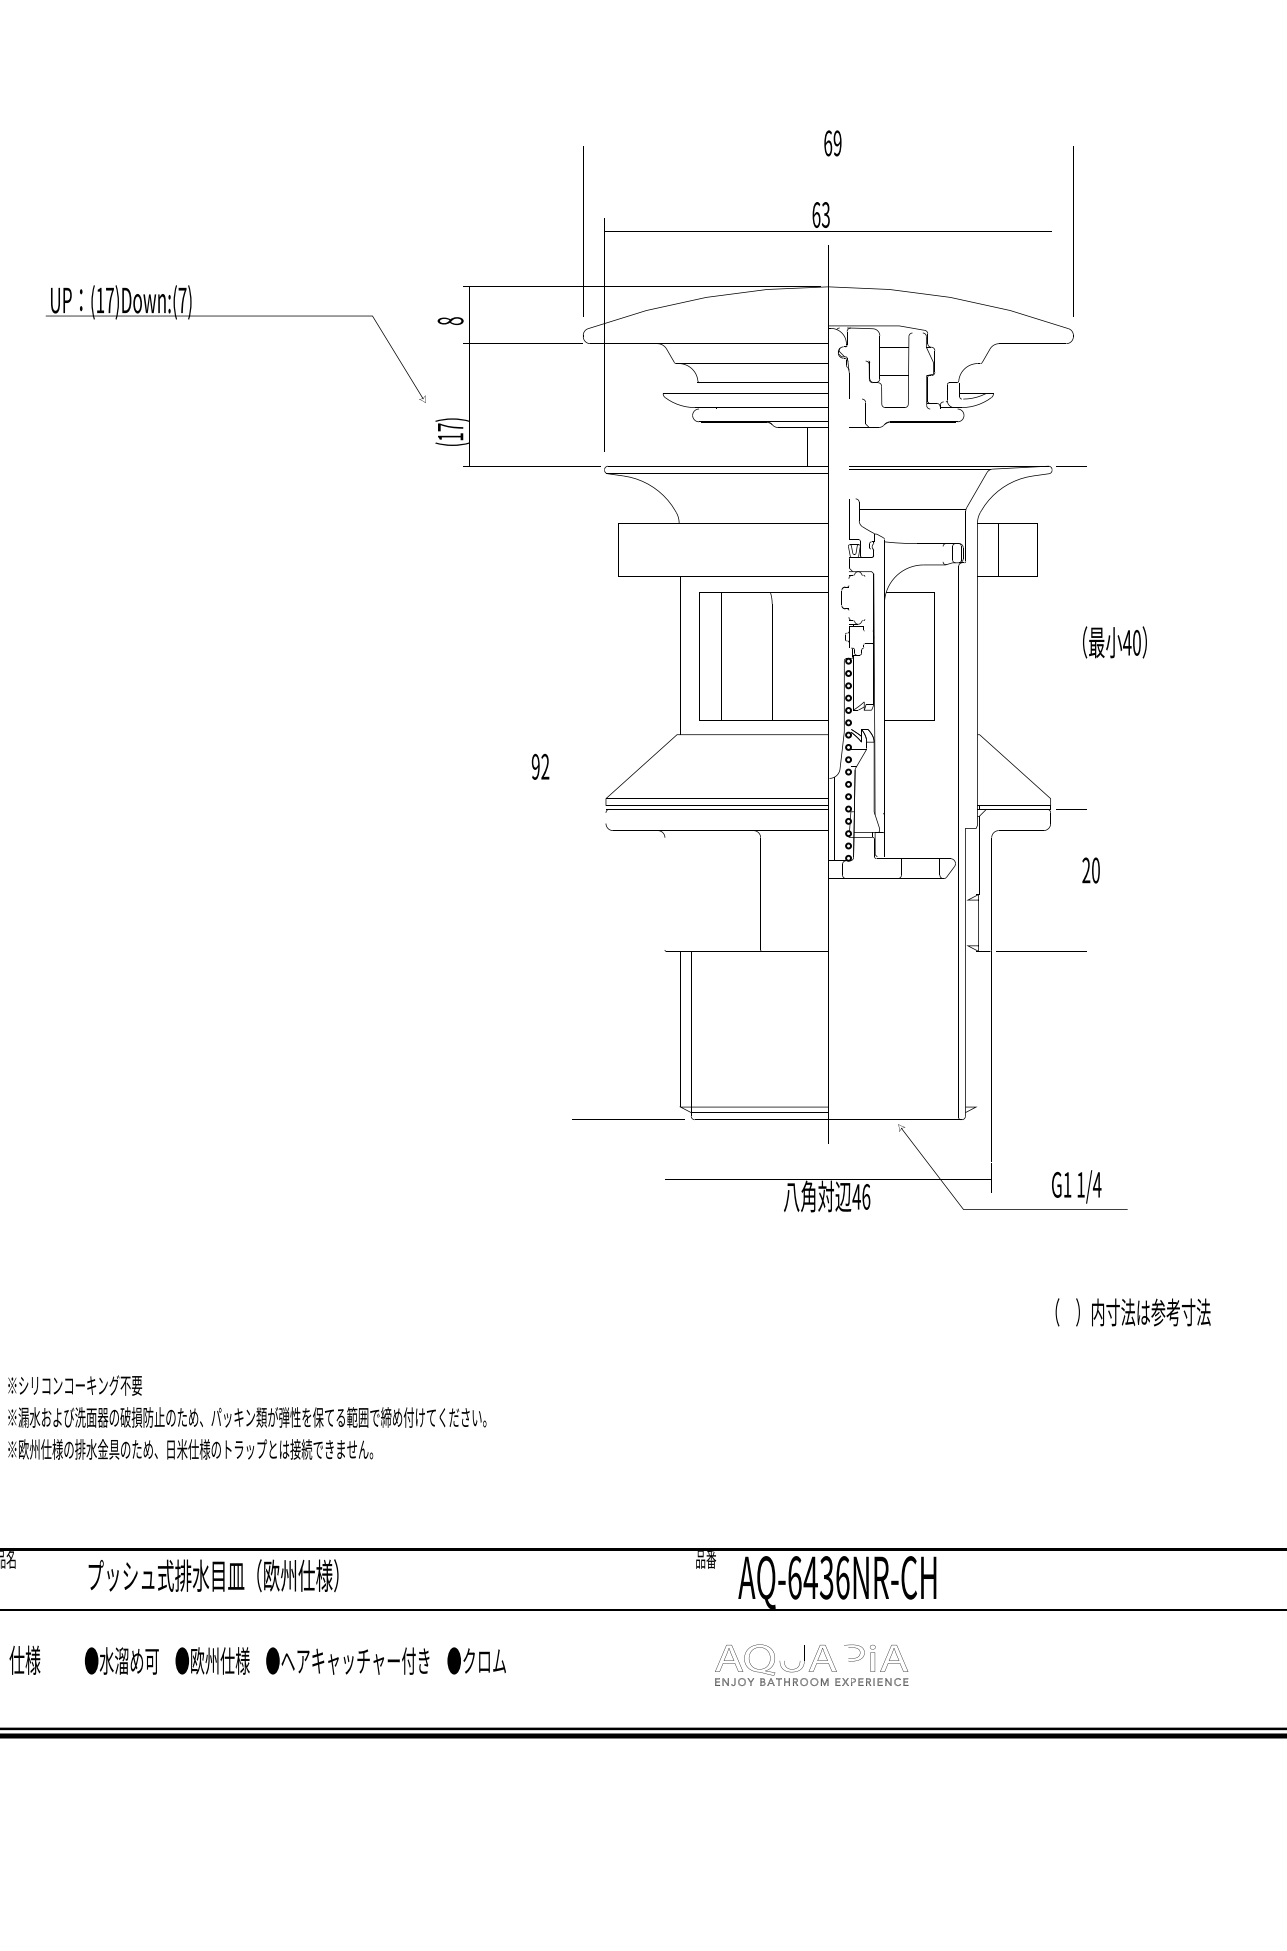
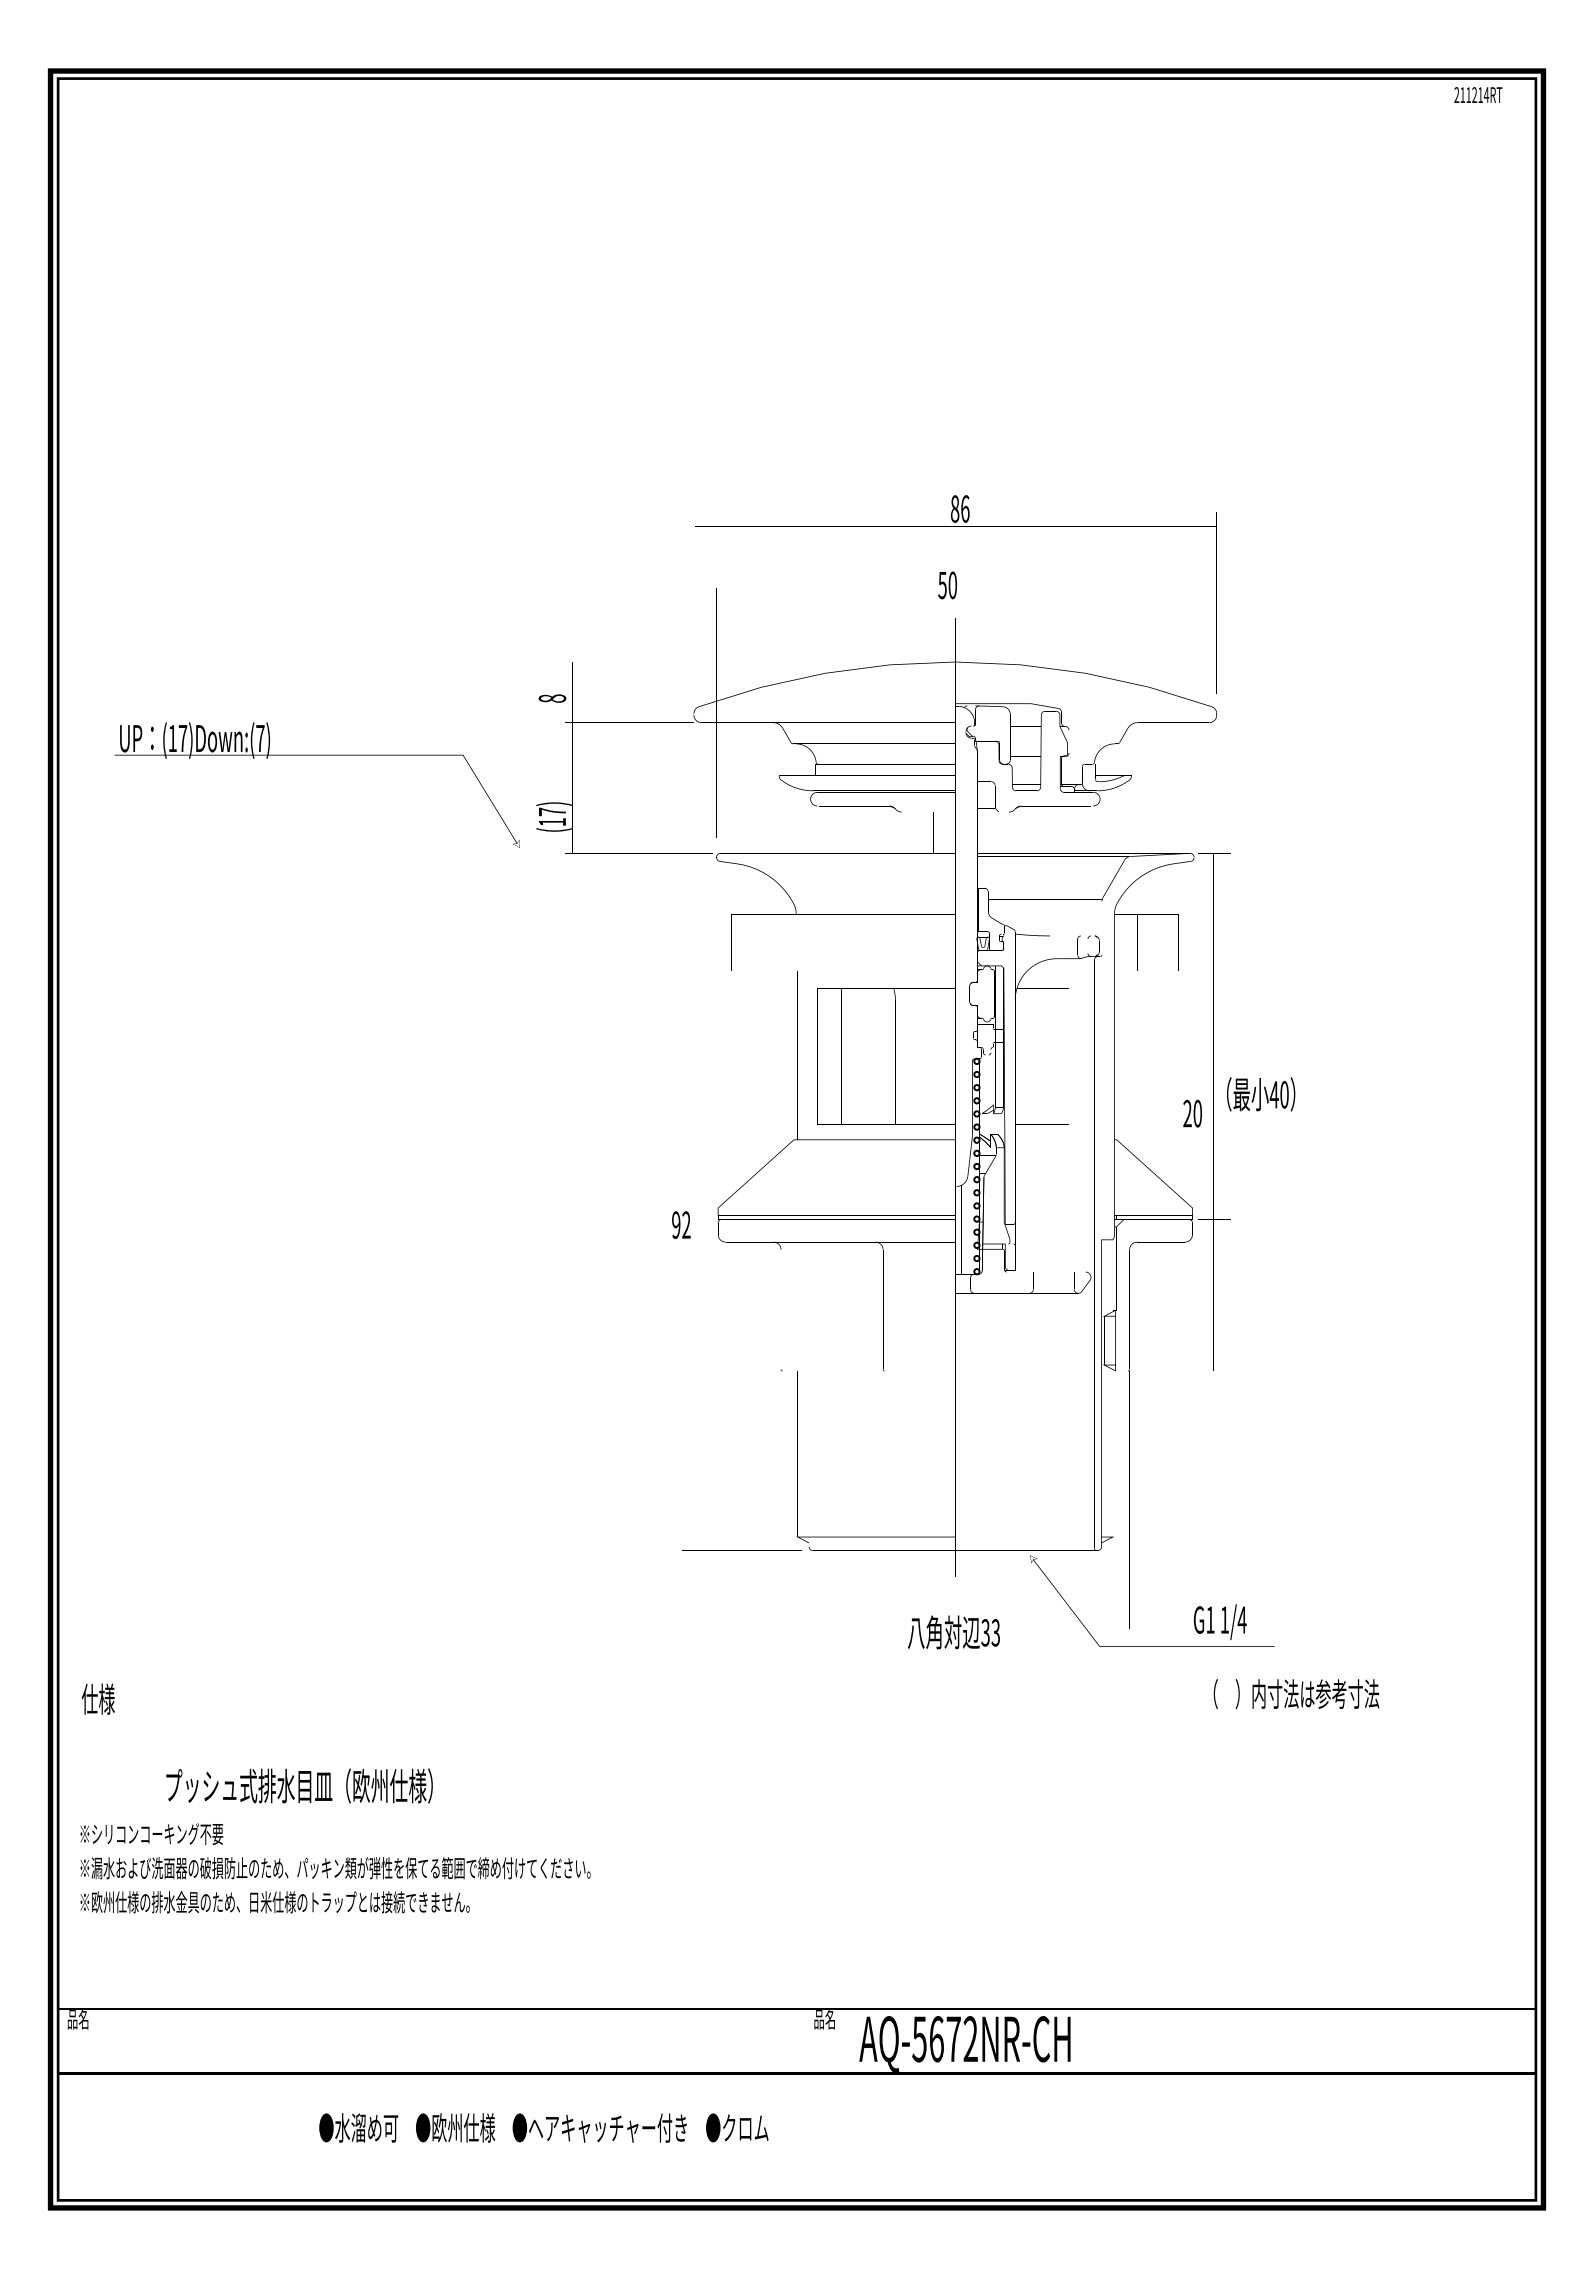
text: (833, 142) -> (960, 508), 69 -> 86
text: (820, 215) -> (947, 585), 63 -> 50
text: (235, 343) -> (316, 784), moved
text: (1115, 642) -> (1261, 1094), moved
text: (540, 766) -> (681, 1224), moved
text: (1090, 870) -> (1192, 1113), moved
text: (861, 1196) -> (990, 1632), 46 -> 33
text: (1133, 1312) -> (1296, 1694), moved
text: (711, 1559) -> (830, 2019), 品番 -> 品名
text: (213, 1575) -> (299, 1785), moved
text: (818, 1578) -> (944, 2039), AQ-6436NR-CH -> AQ-5672NR-CH
text: (24, 1659) -> (97, 1698), moved
text: (295, 1660) -> (543, 2127), moved
part: (811, 1665) -> (937, 2132), removed

